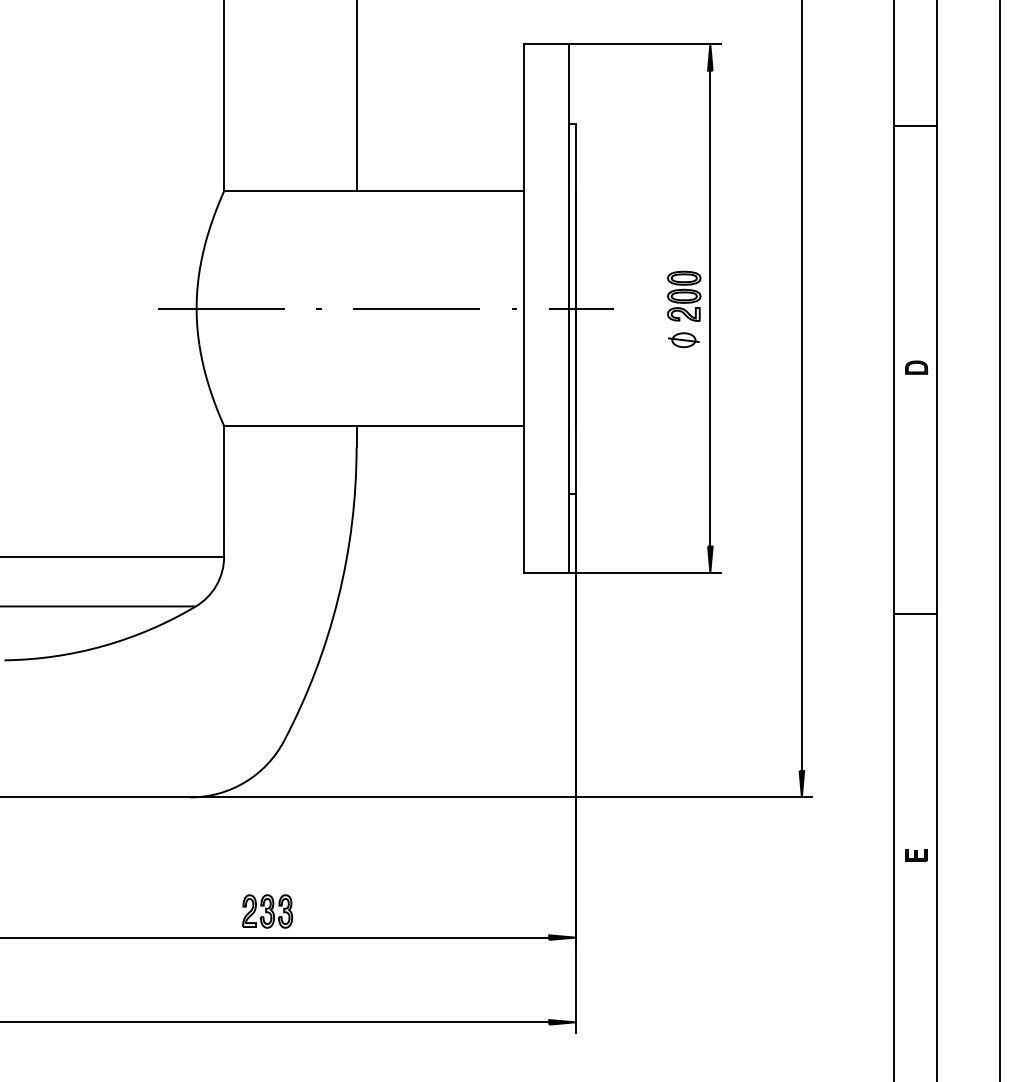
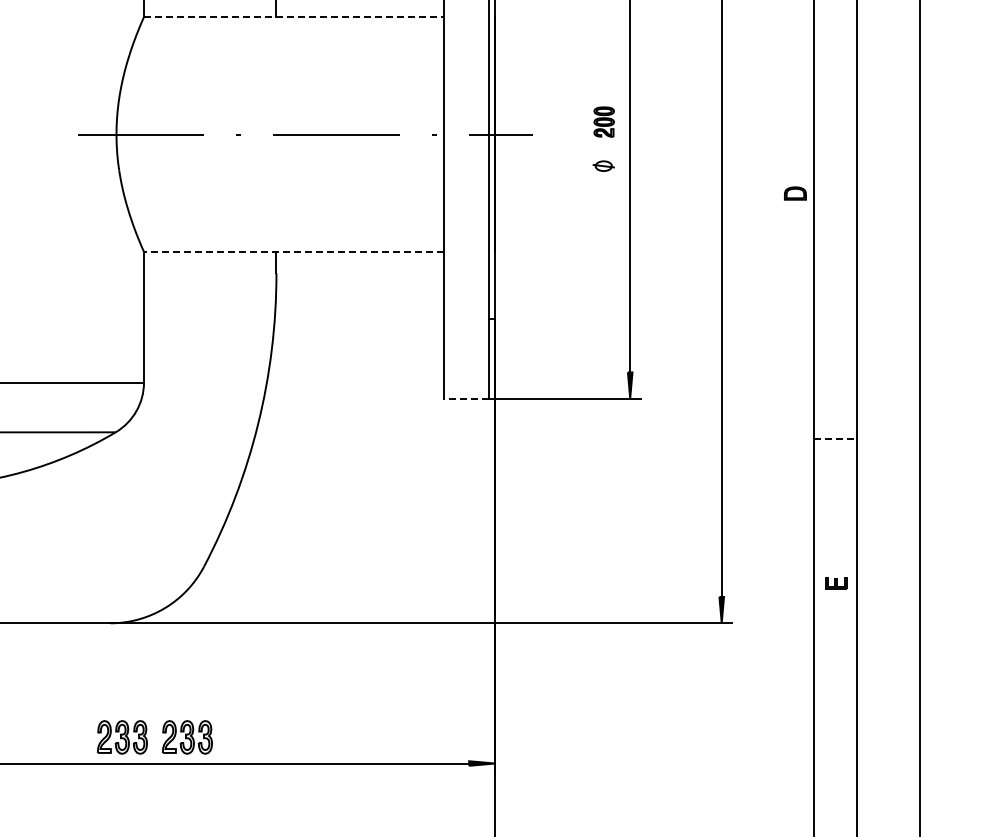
line: (374, 191) -> (294, 17), solid -> dashed
part: (684, 295) -> (604, 121), size x0.6
part: (683, 340) -> (603, 166), size x0.7
part: (916, 367) -> (795, 193), moved
line: (374, 426) -> (294, 252), solid -> dashed
line: (545, 572) -> (465, 398), solid -> dashed
line: (916, 613) -> (836, 439), solid -> dashed
part: (916, 855) -> (836, 583), moved
part: (202, 911) -> (122, 737), added

